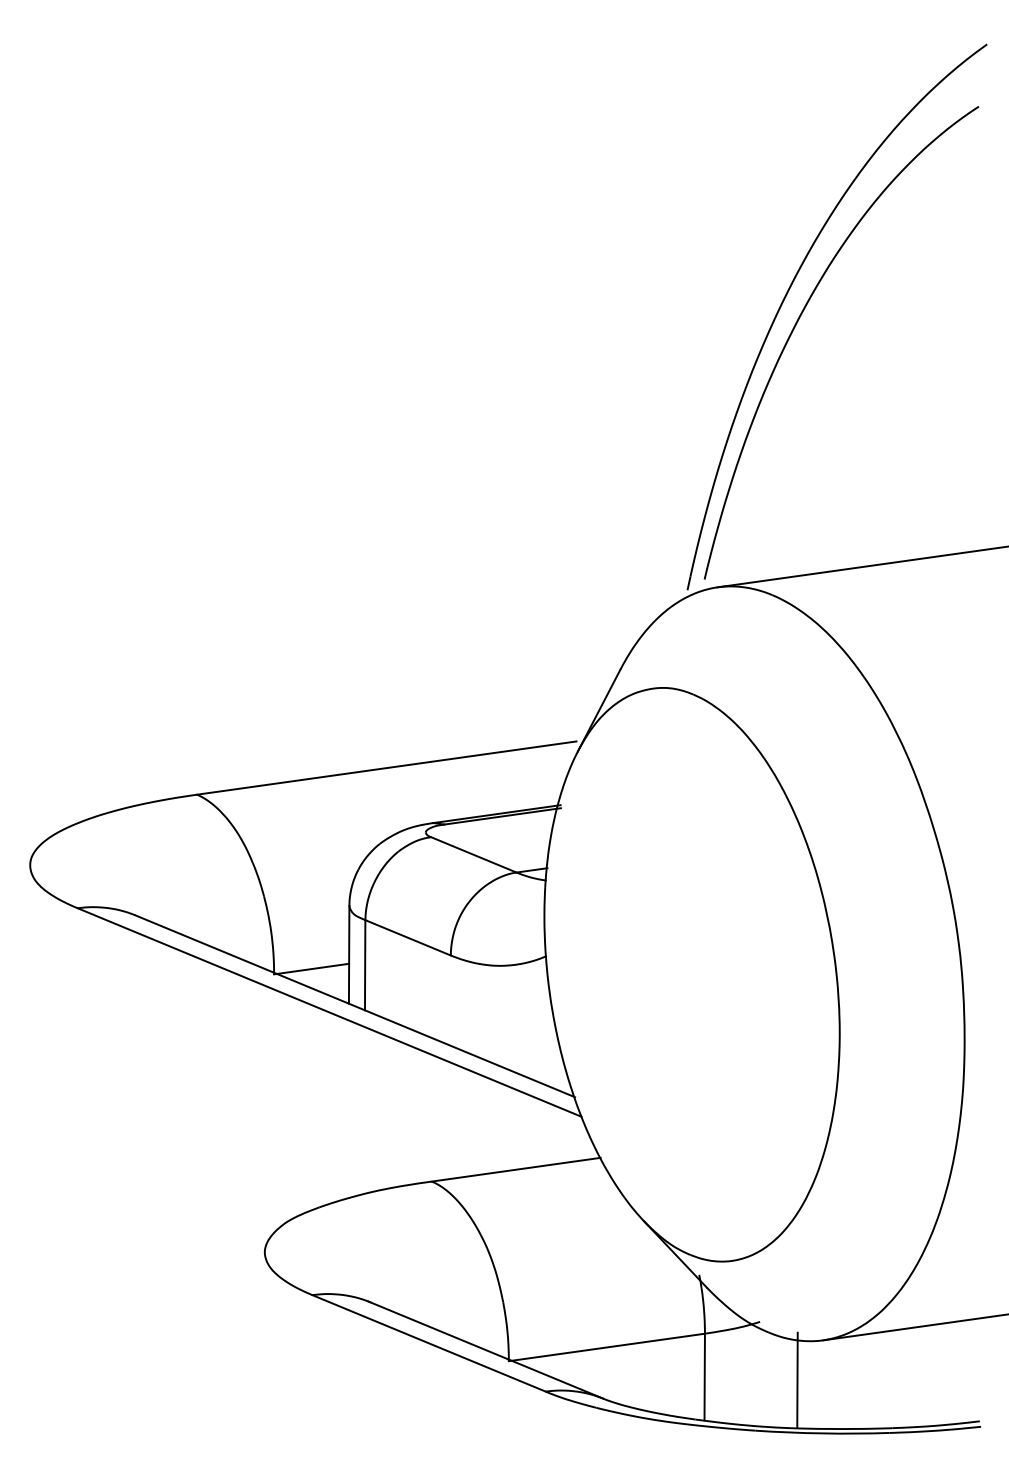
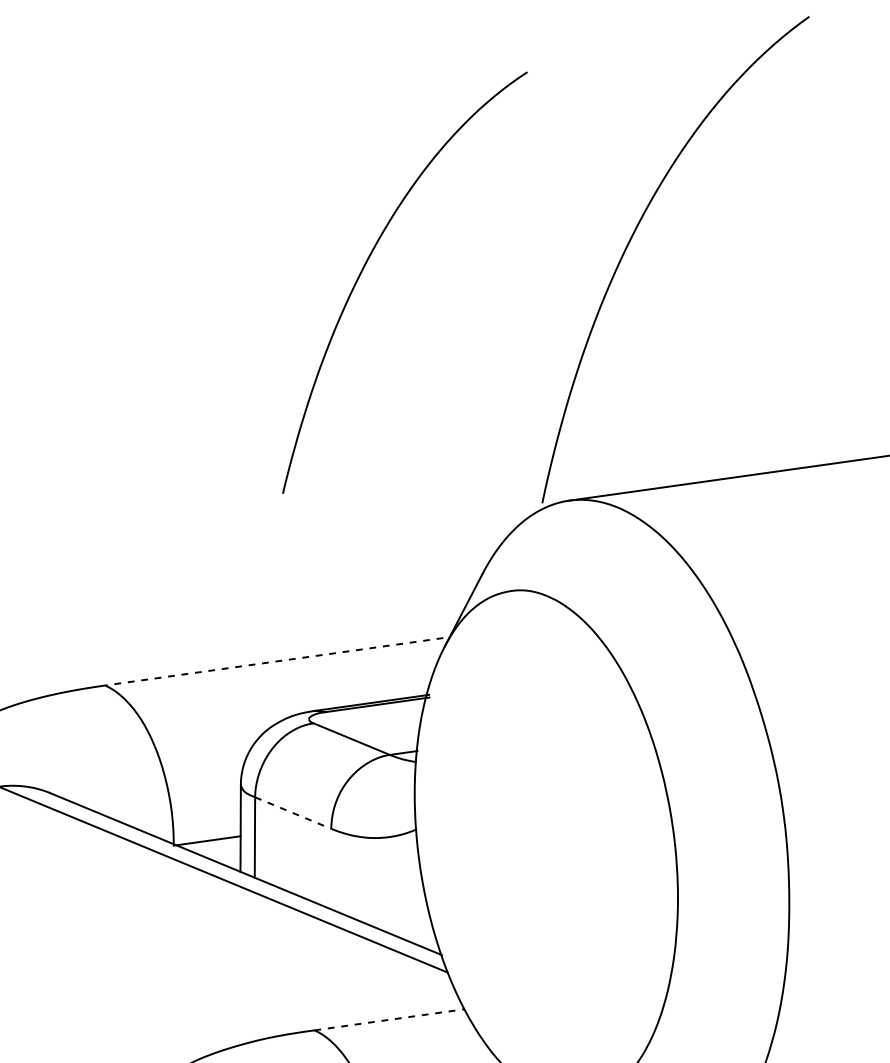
curve: (798, 321) -> (366, 263), moved
line: (386, 768) -> (273, 662), solid -> dashed
line: (408, 938) -> (293, 813), solid -> dashed
line: (516, 1169) -> (389, 1019), solid -> dashed

